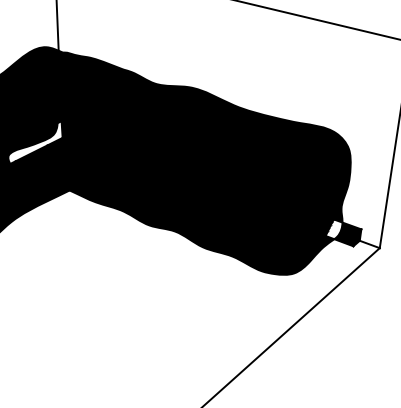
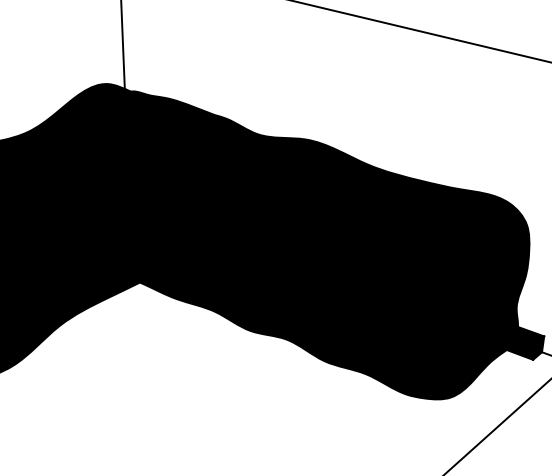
fill: (35, 142) -> (92, 216), added
fill: (333, 229) -> (505, 336), added

